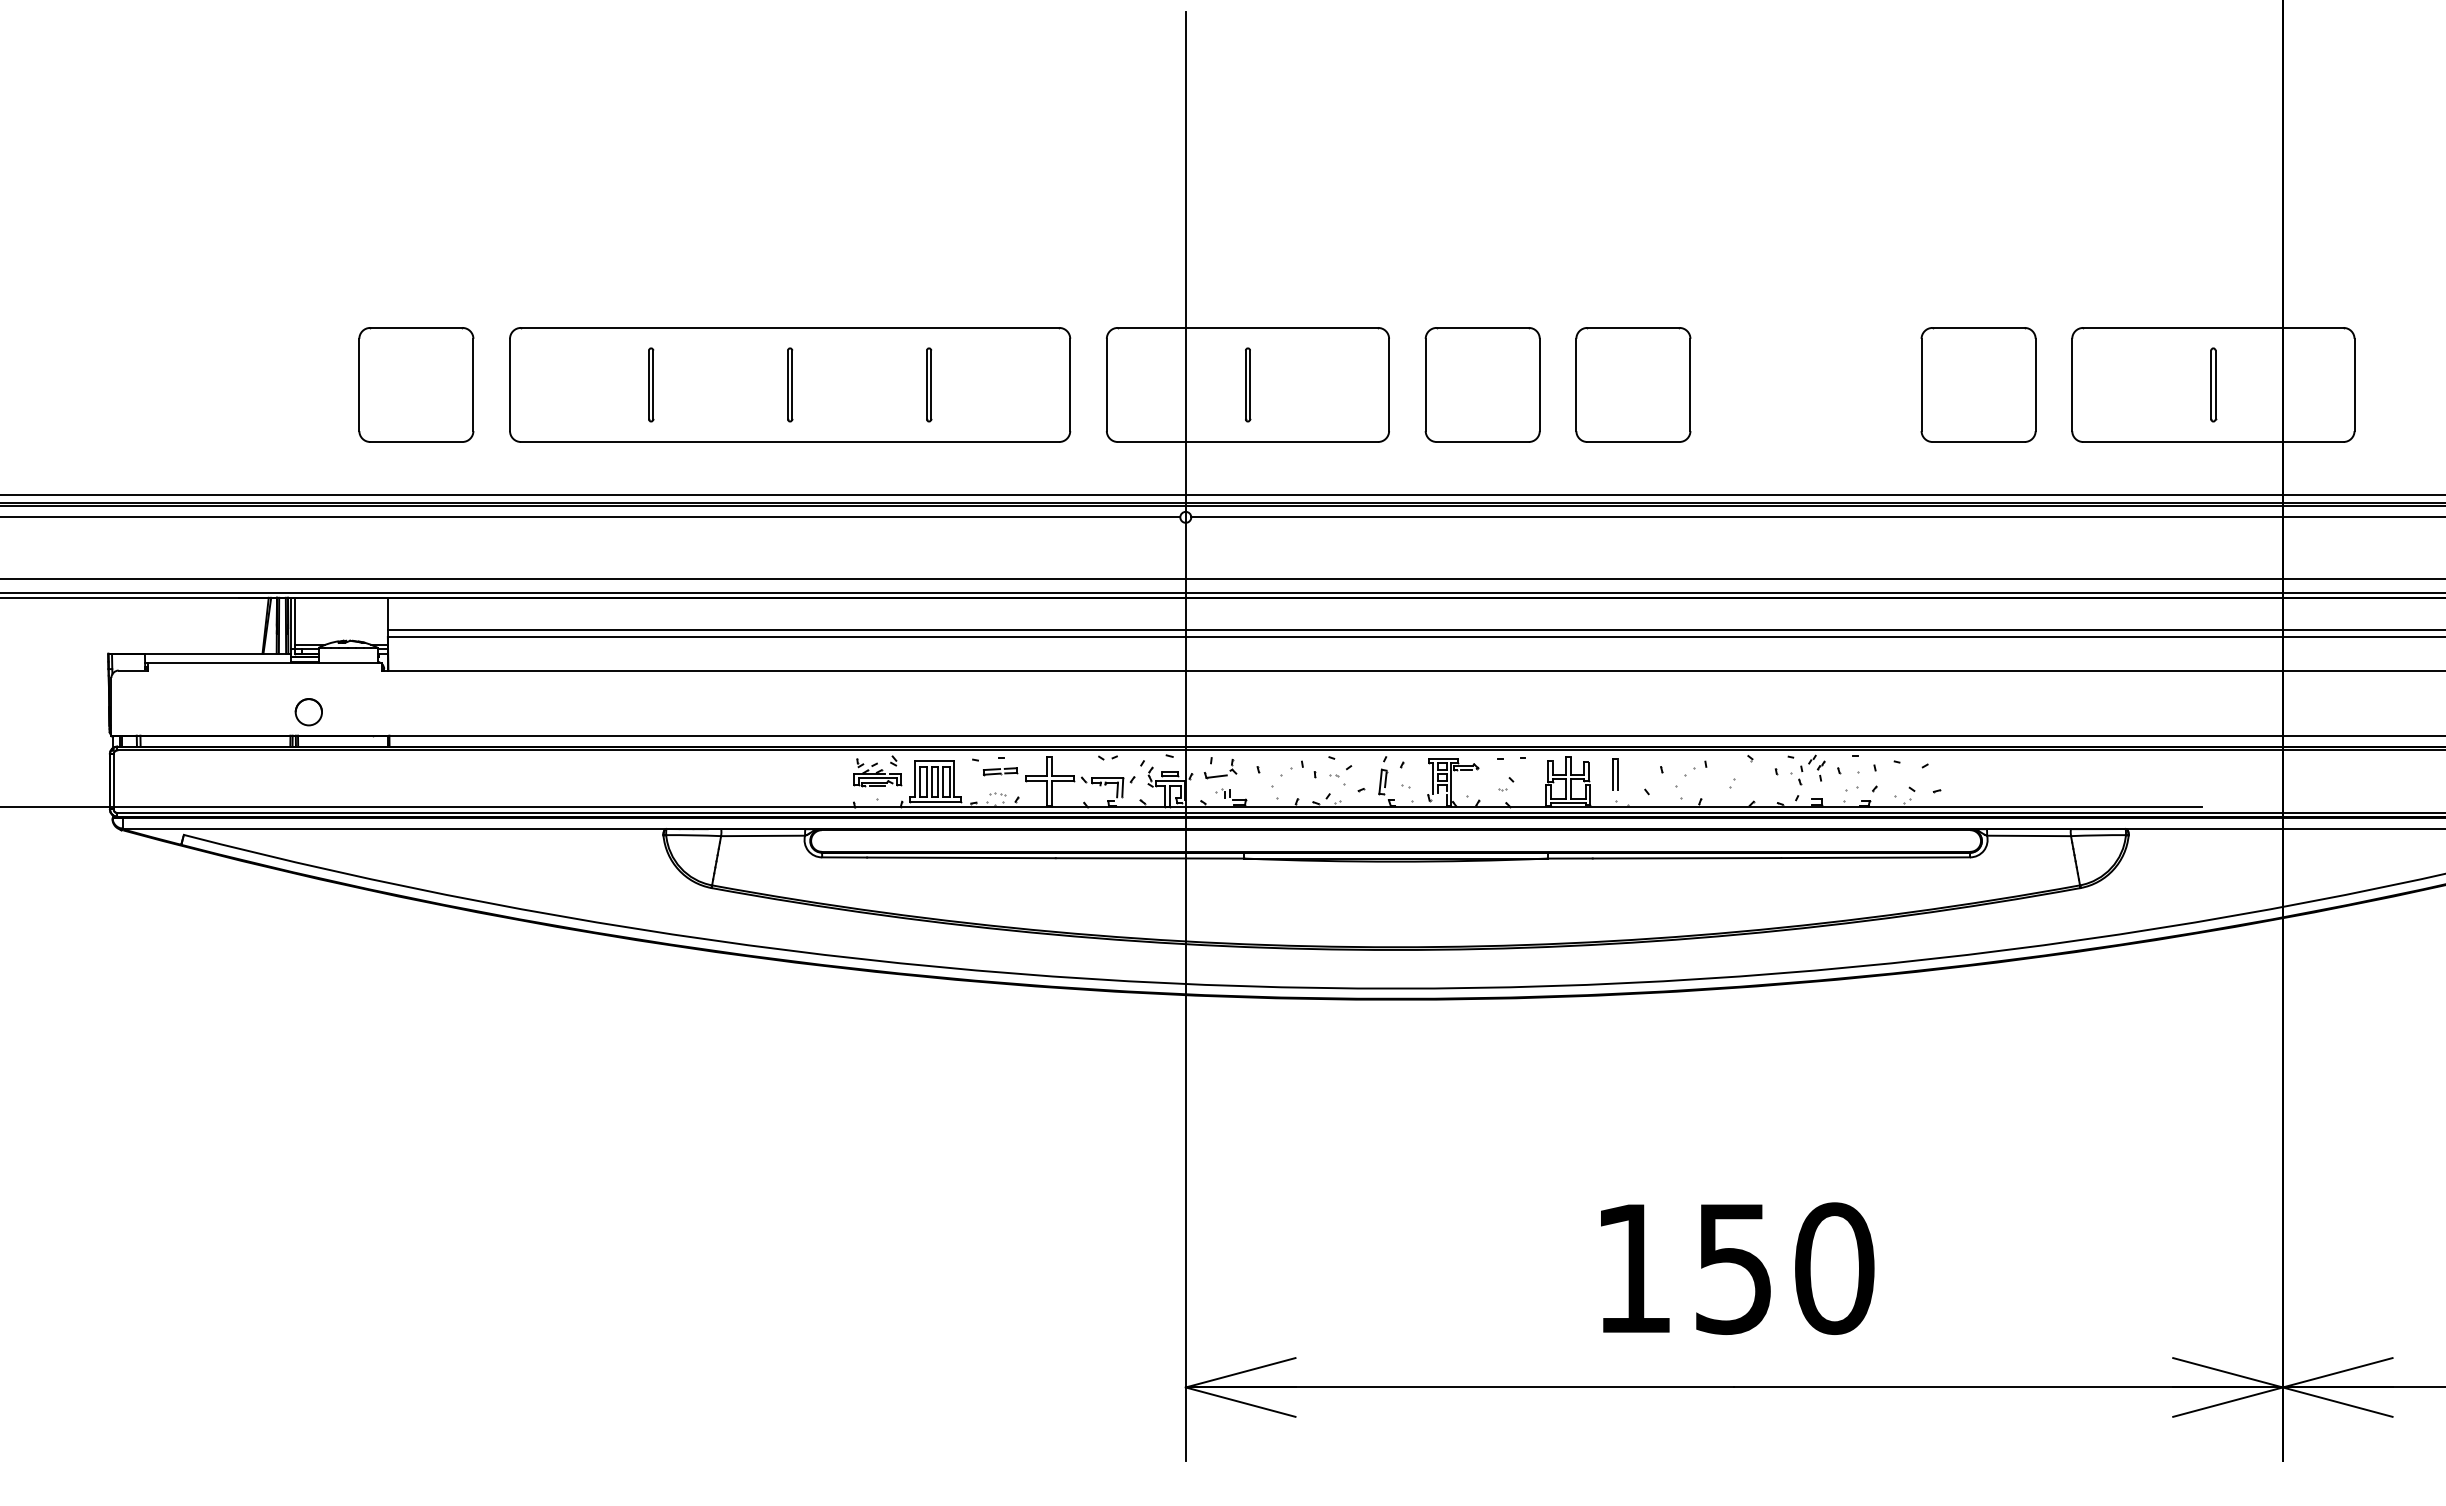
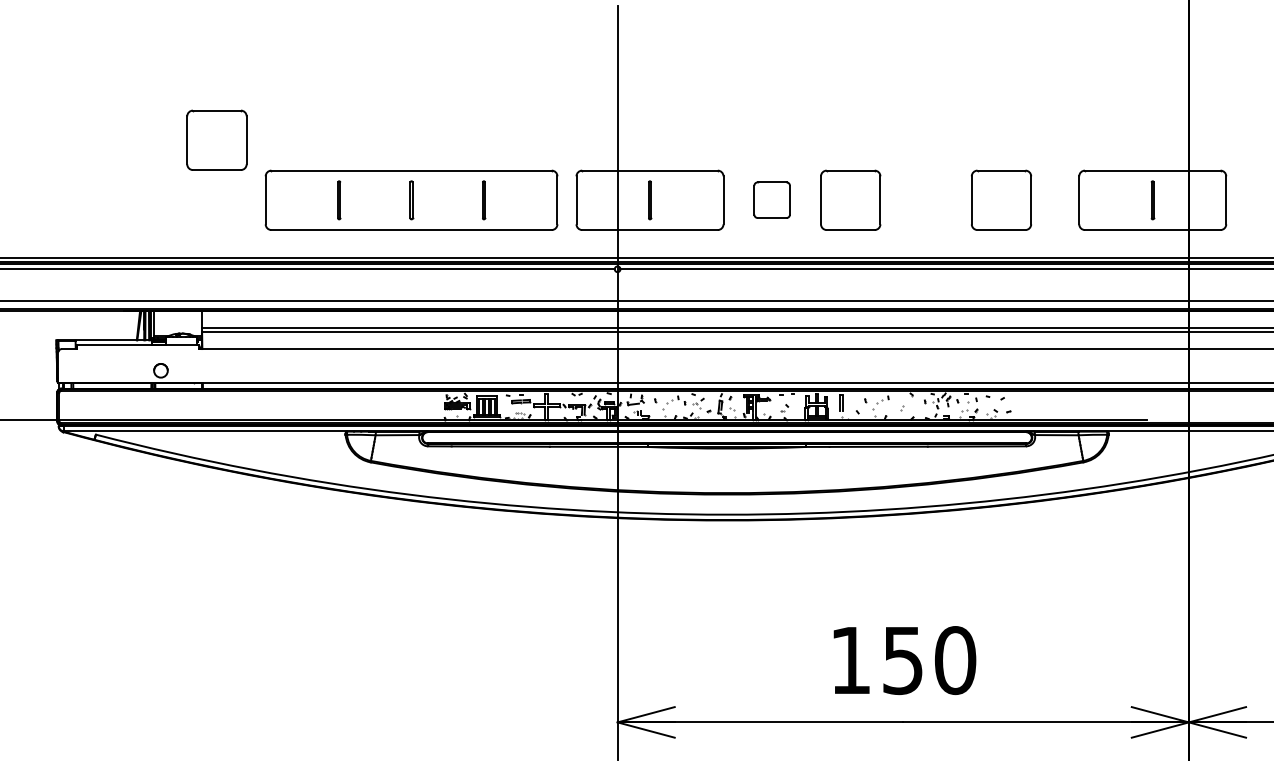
part: (415, 383) -> (216, 139), moved
part: (1481, 383) -> (771, 199), size x0.6
part: (1978, 383) -> (1001, 199), moved

